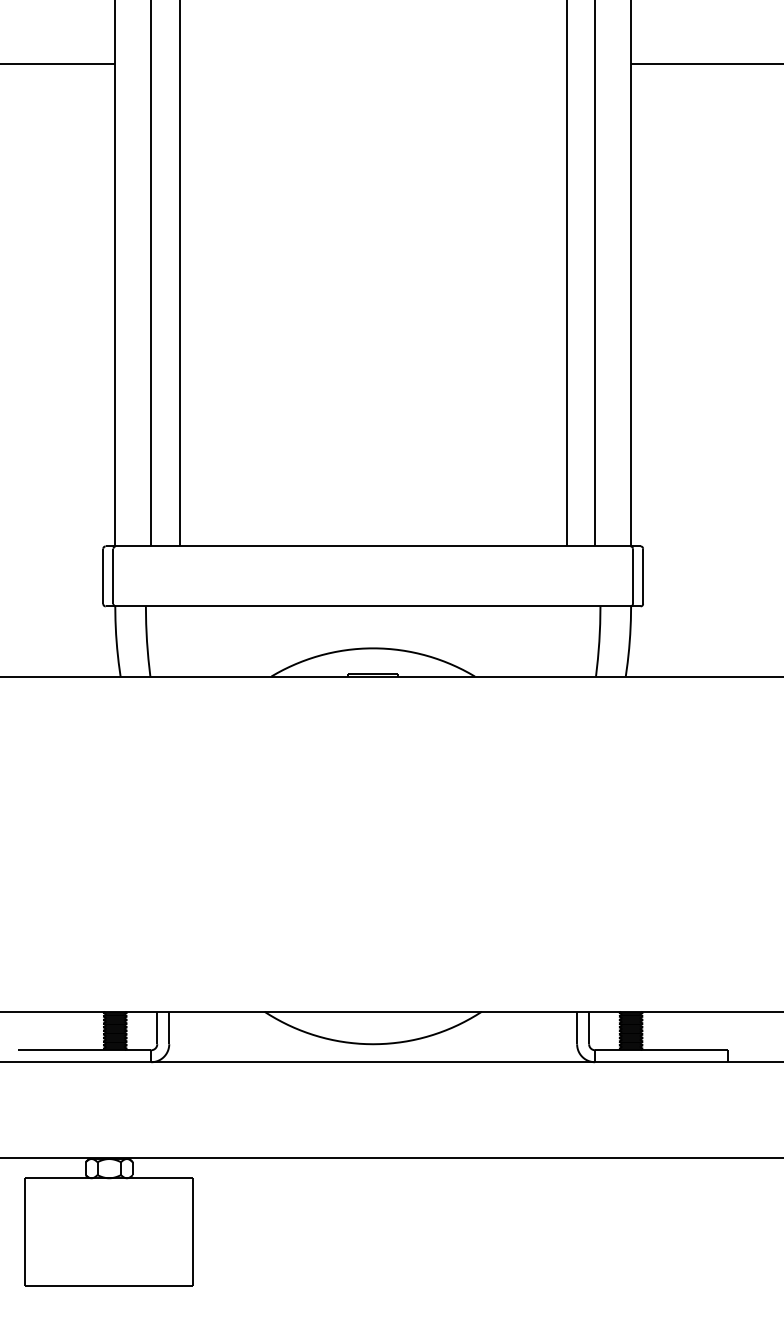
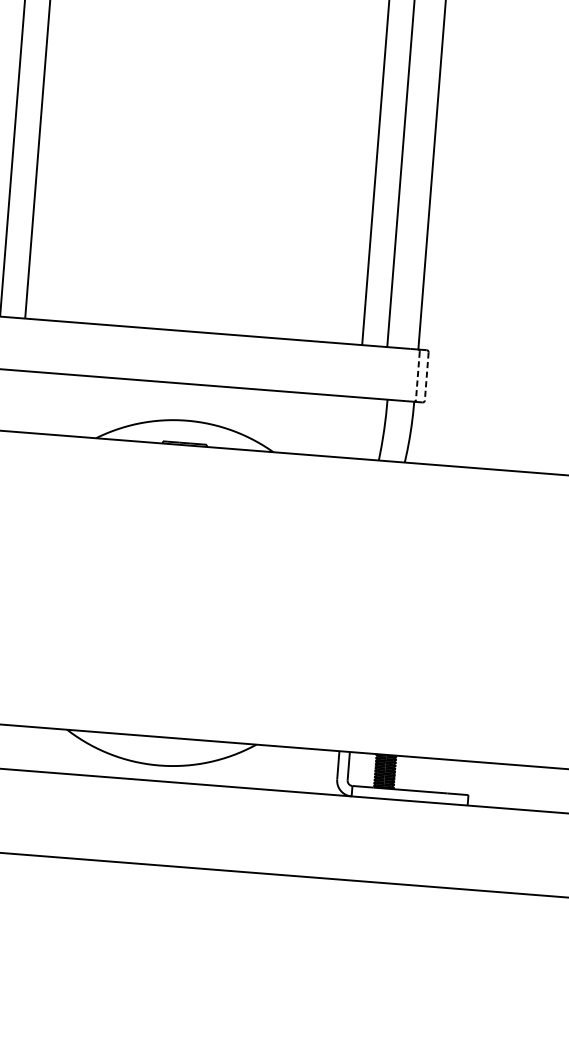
line: (632, 576) -> (417, 375), solid -> dashed
line: (643, 576) -> (427, 376), solid -> dashed

